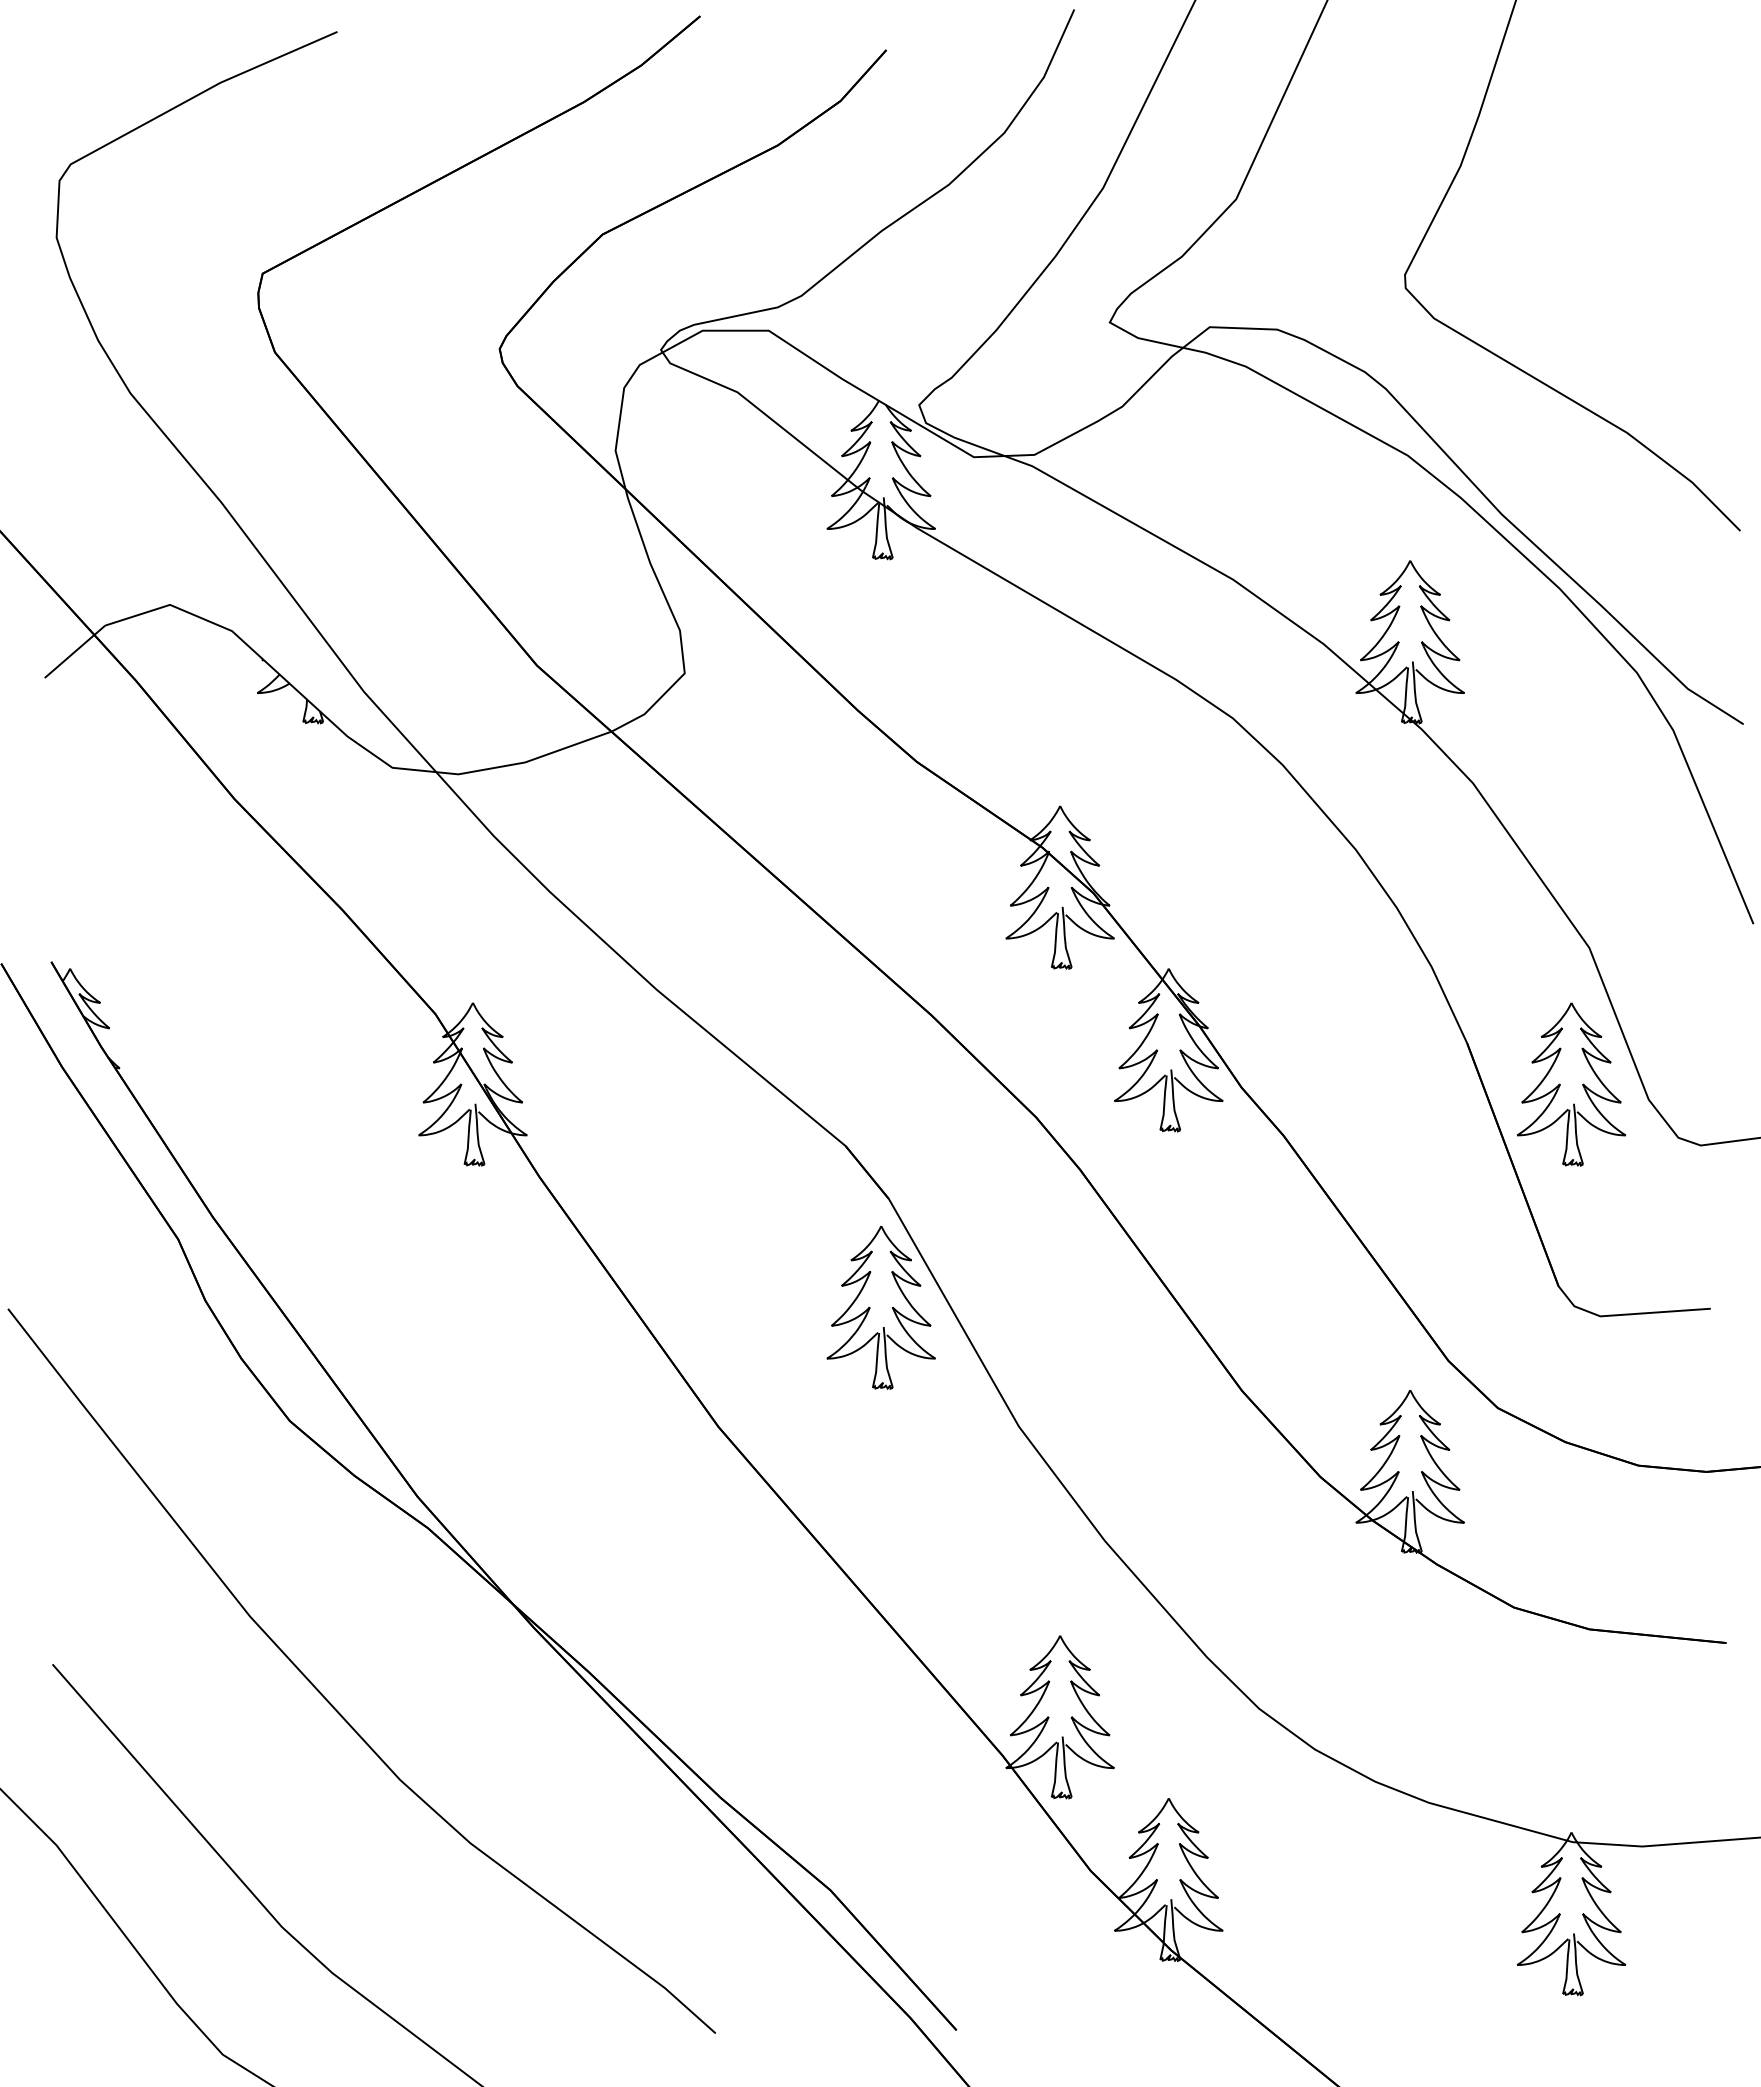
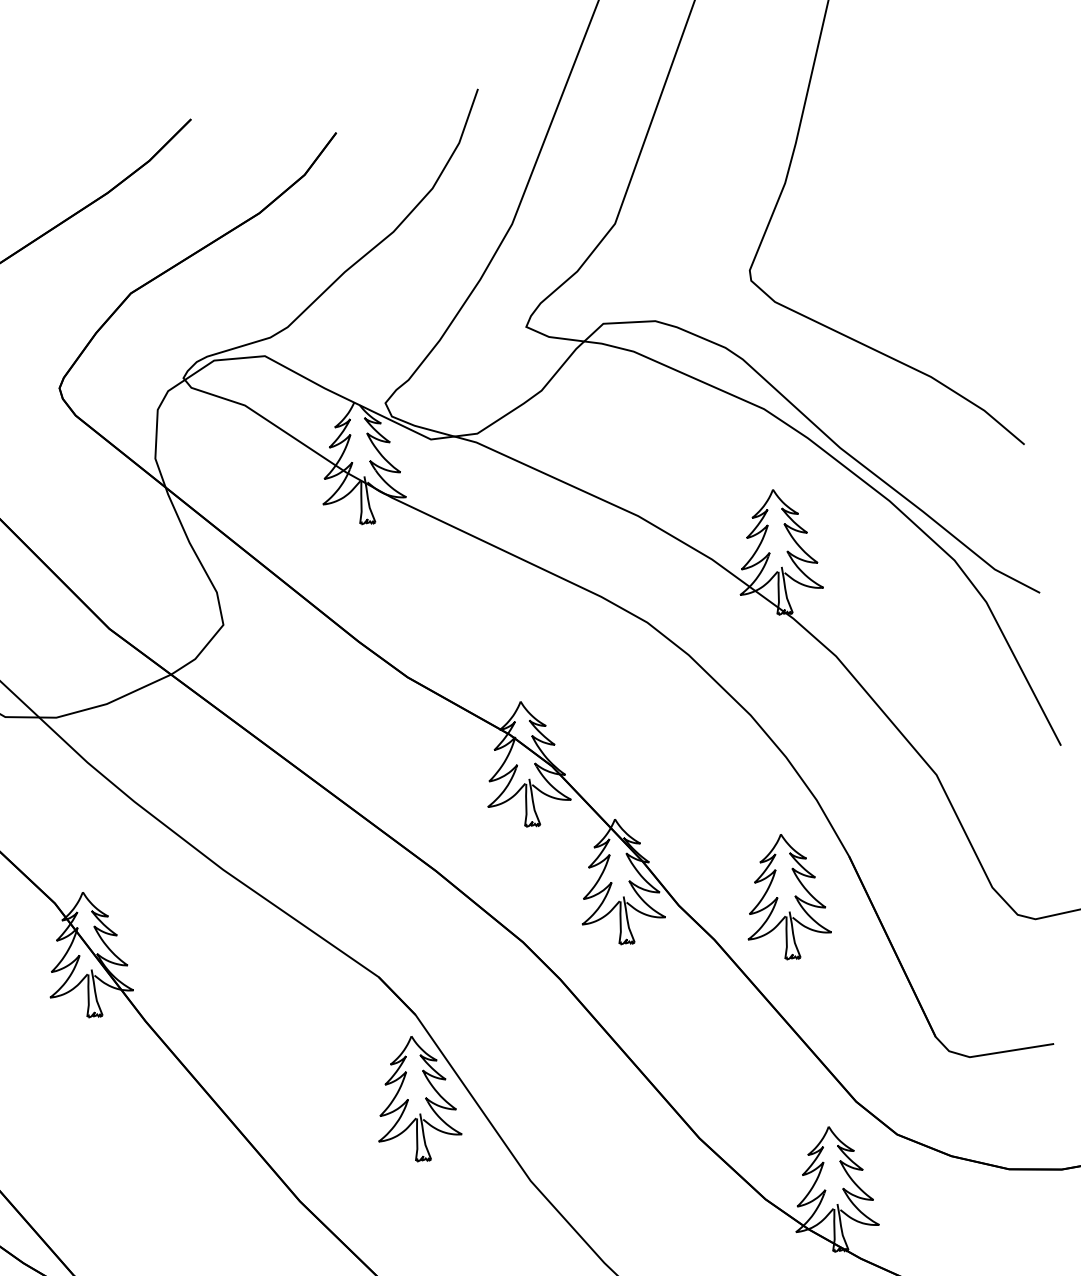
part: (1571, 1084) -> (786, 896), moved

